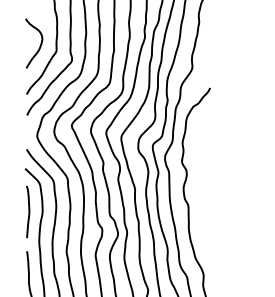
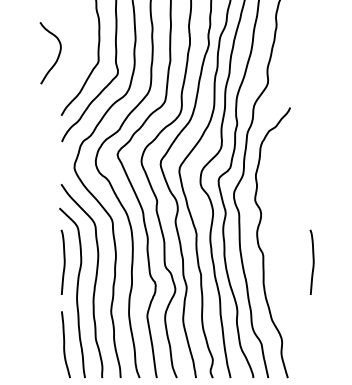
curve: (39, 46) -> (57, 56), moved
curve: (227, 211) -> (312, 261), added

